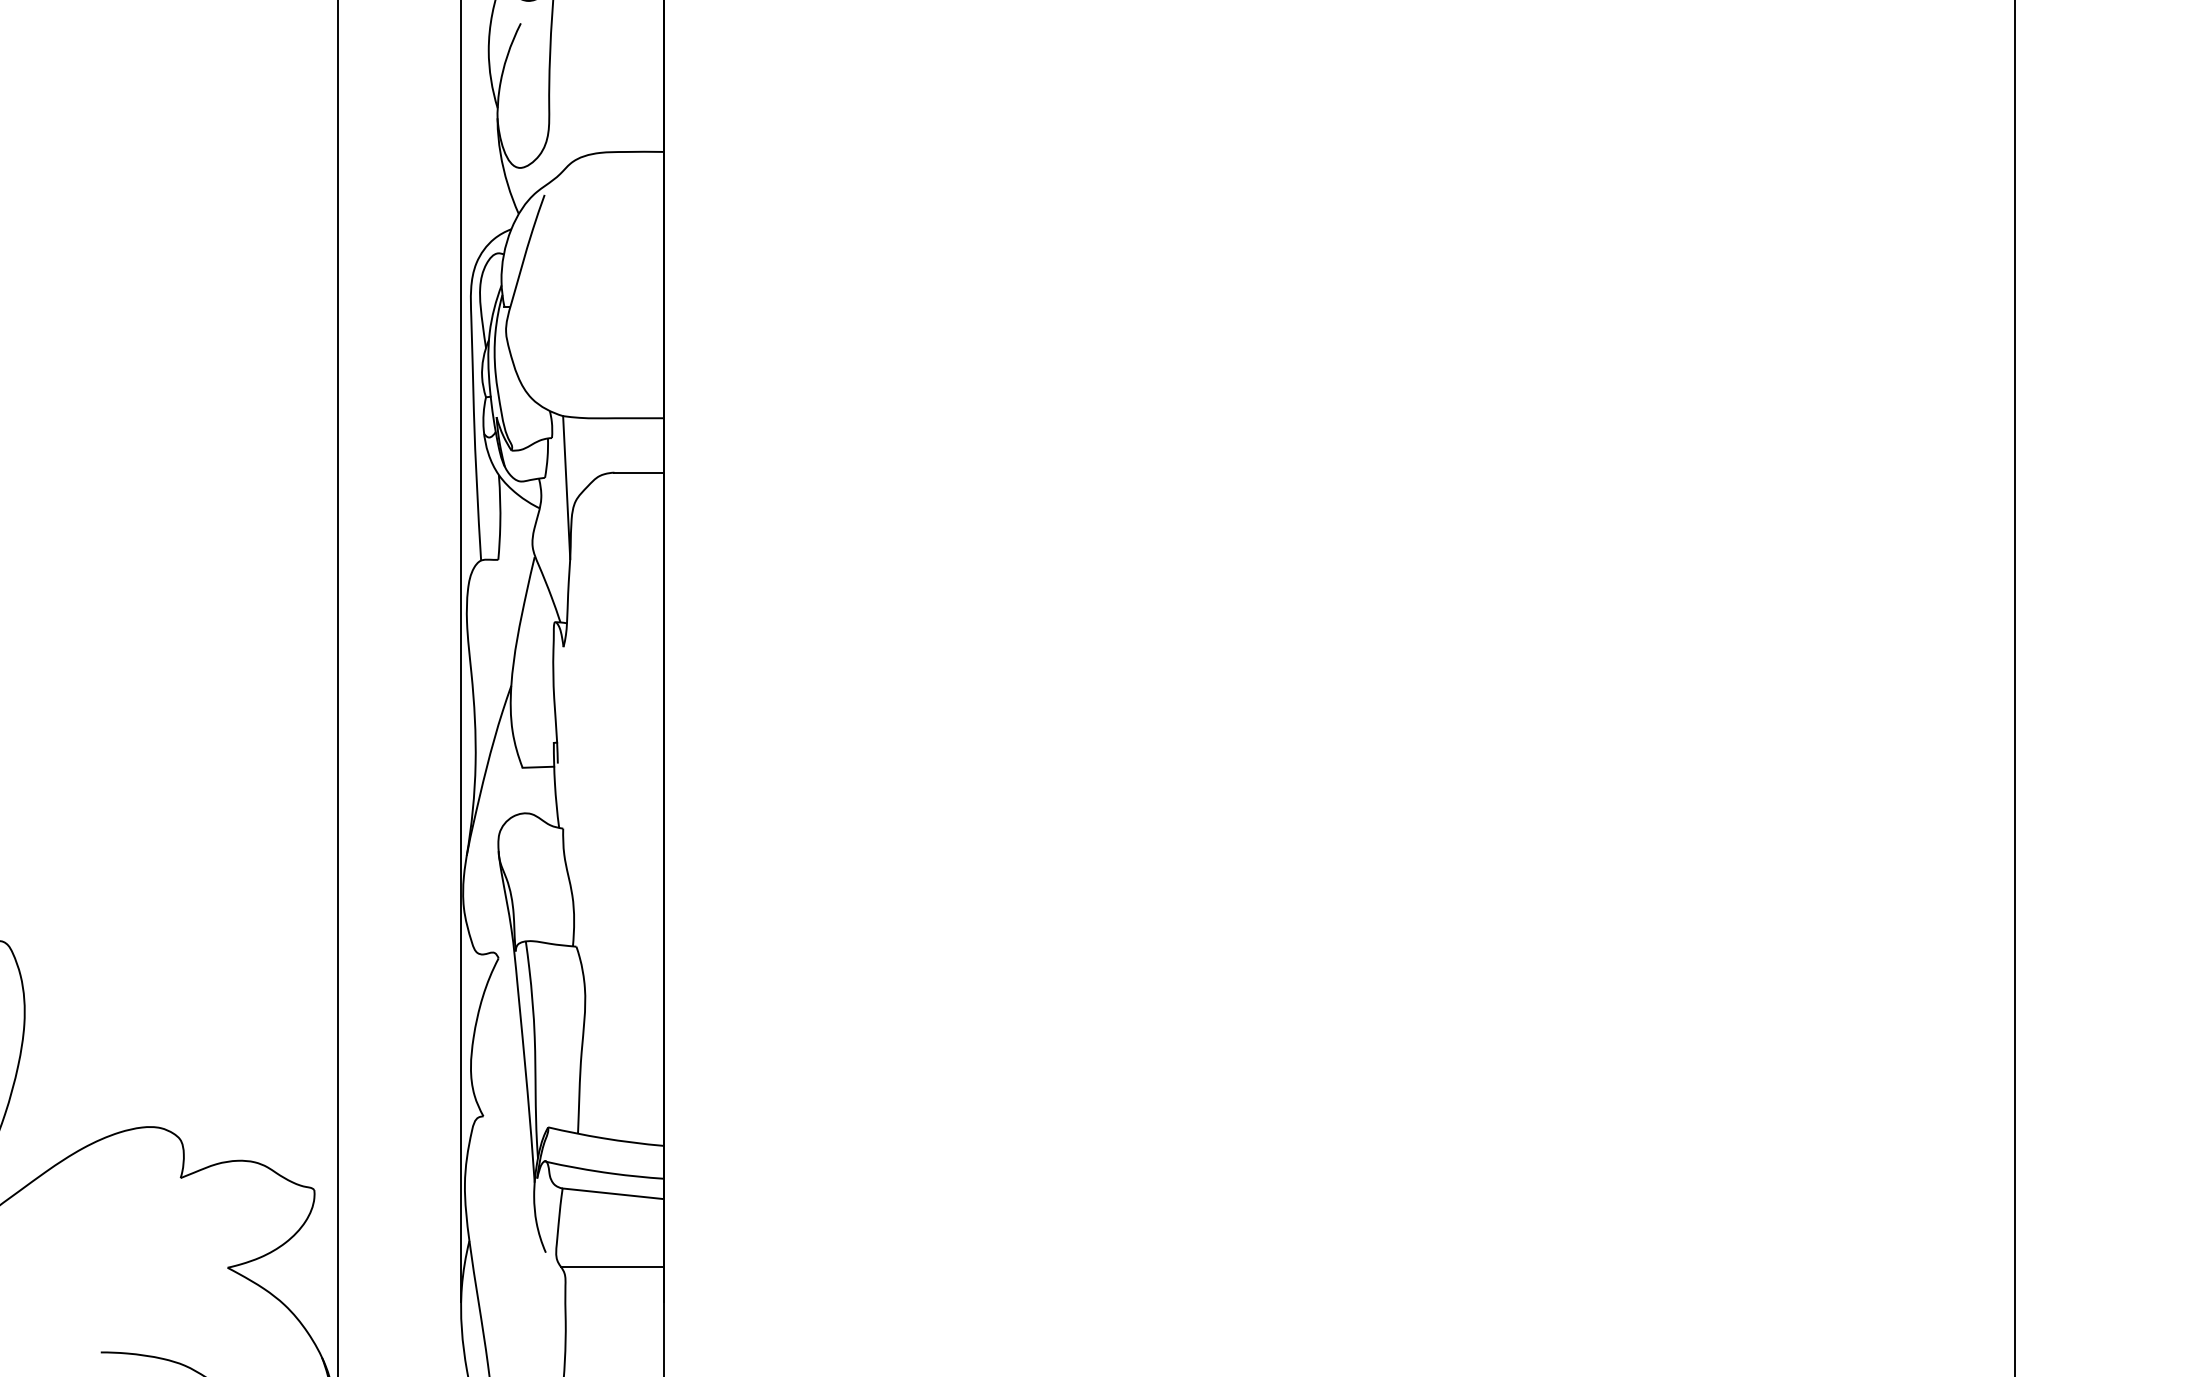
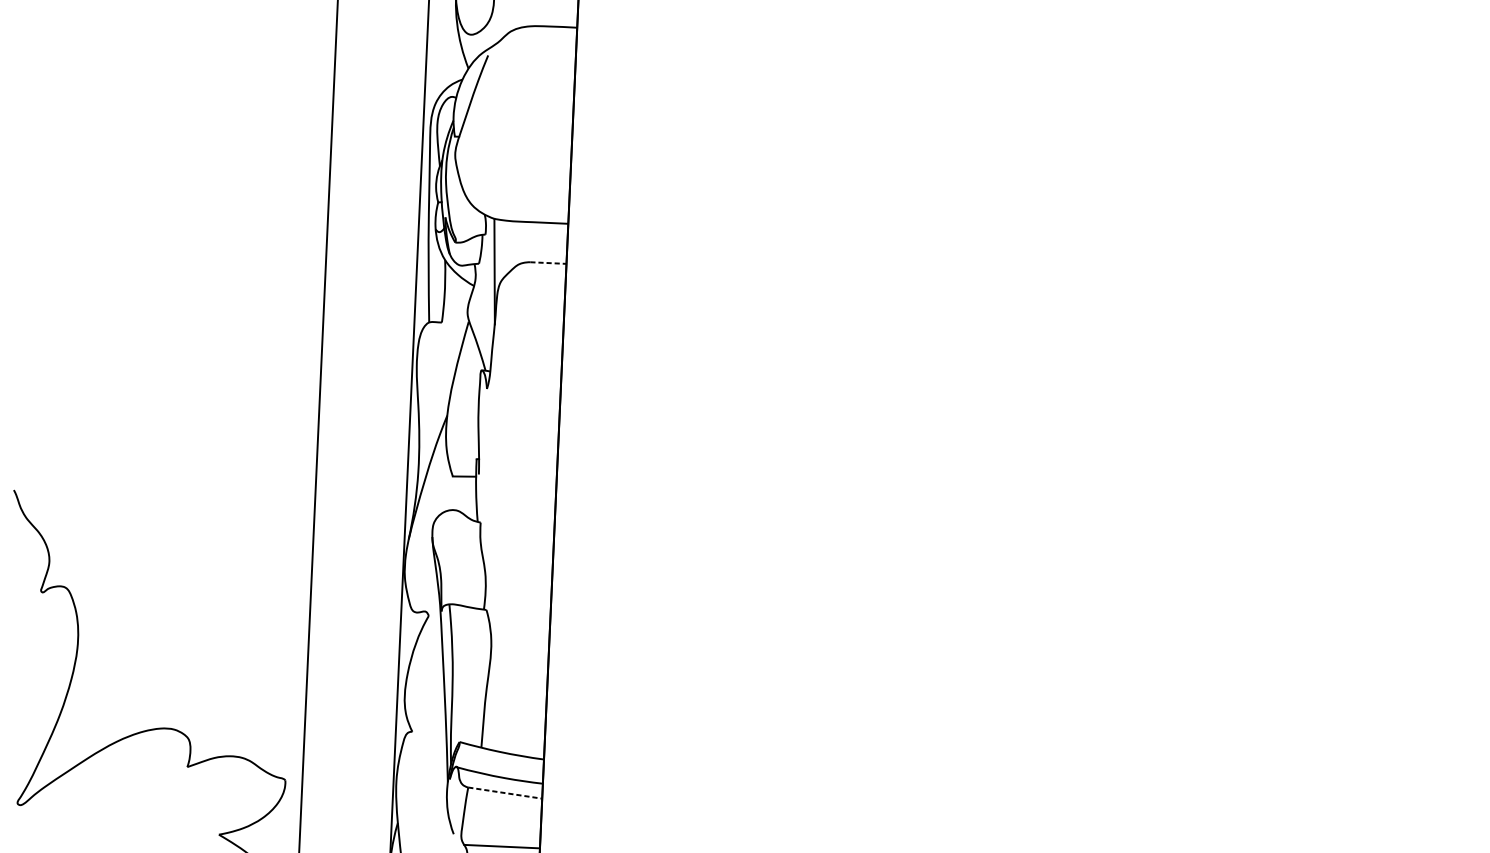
line: (639, 472) -> (548, 262), solid -> dashed
line: (613, 1193) -> (505, 792), solid -> dashed

